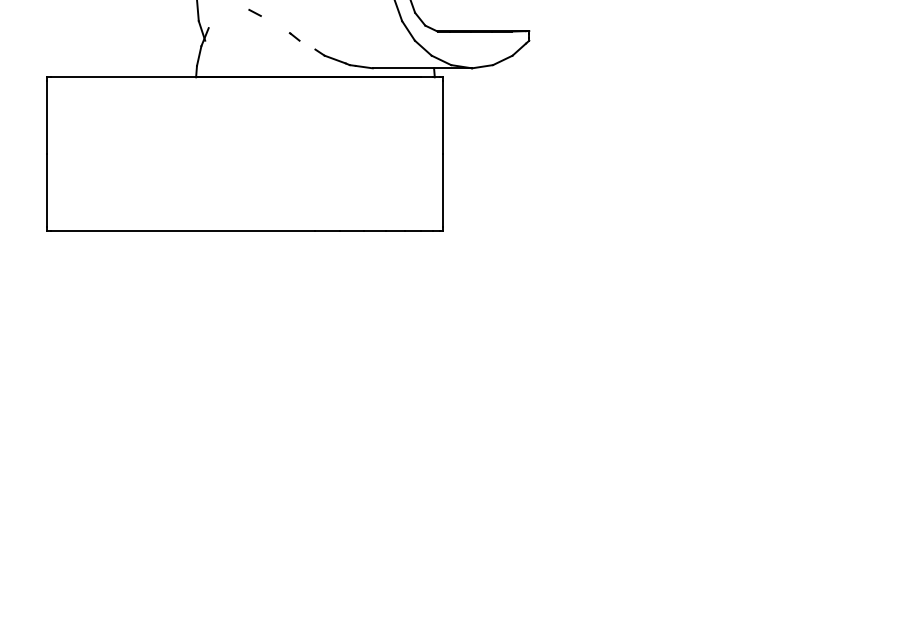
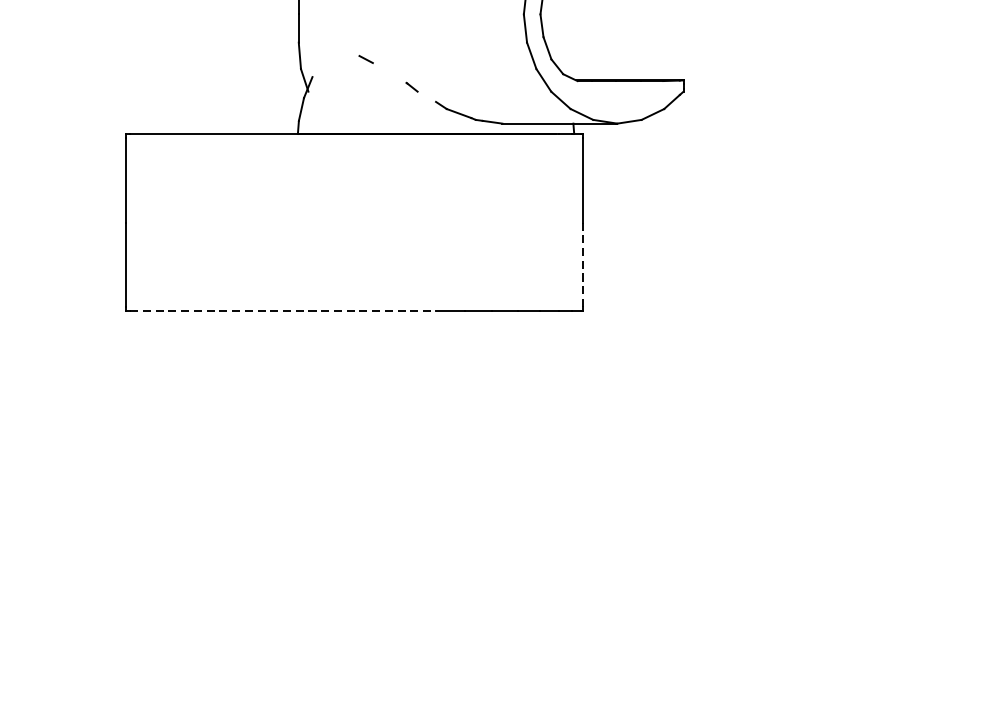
line: (442, 189) -> (583, 263), solid -> dashed
line: (183, 230) -> (283, 311), solid -> dashed

